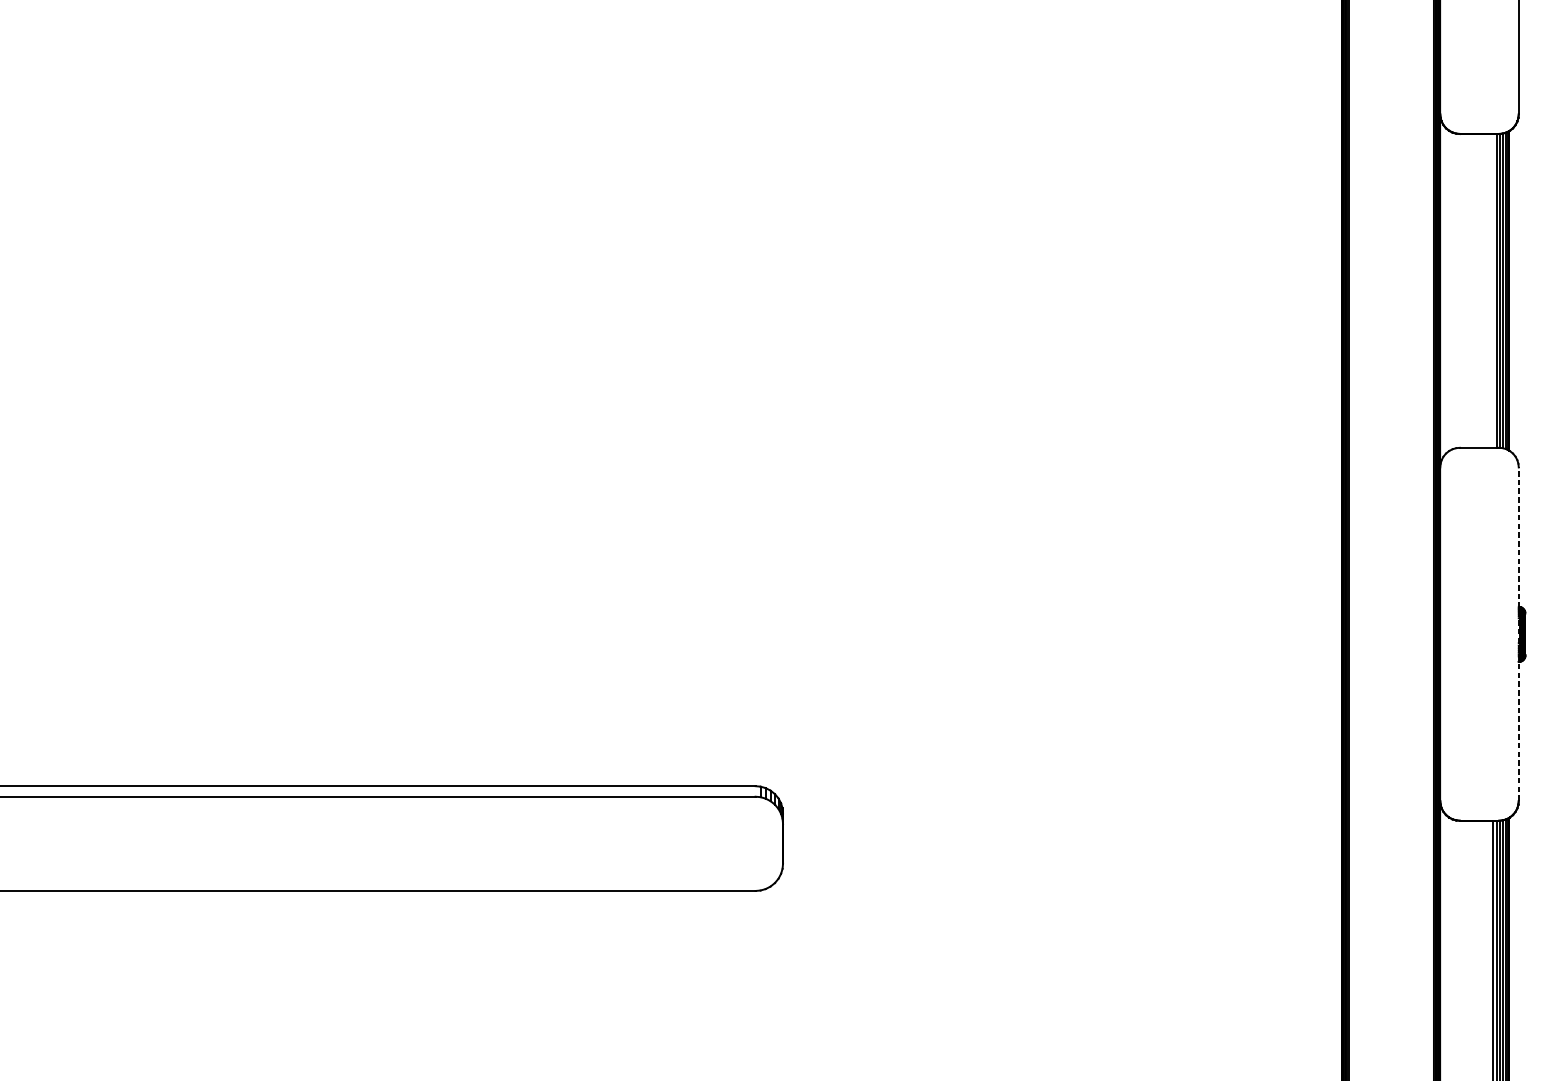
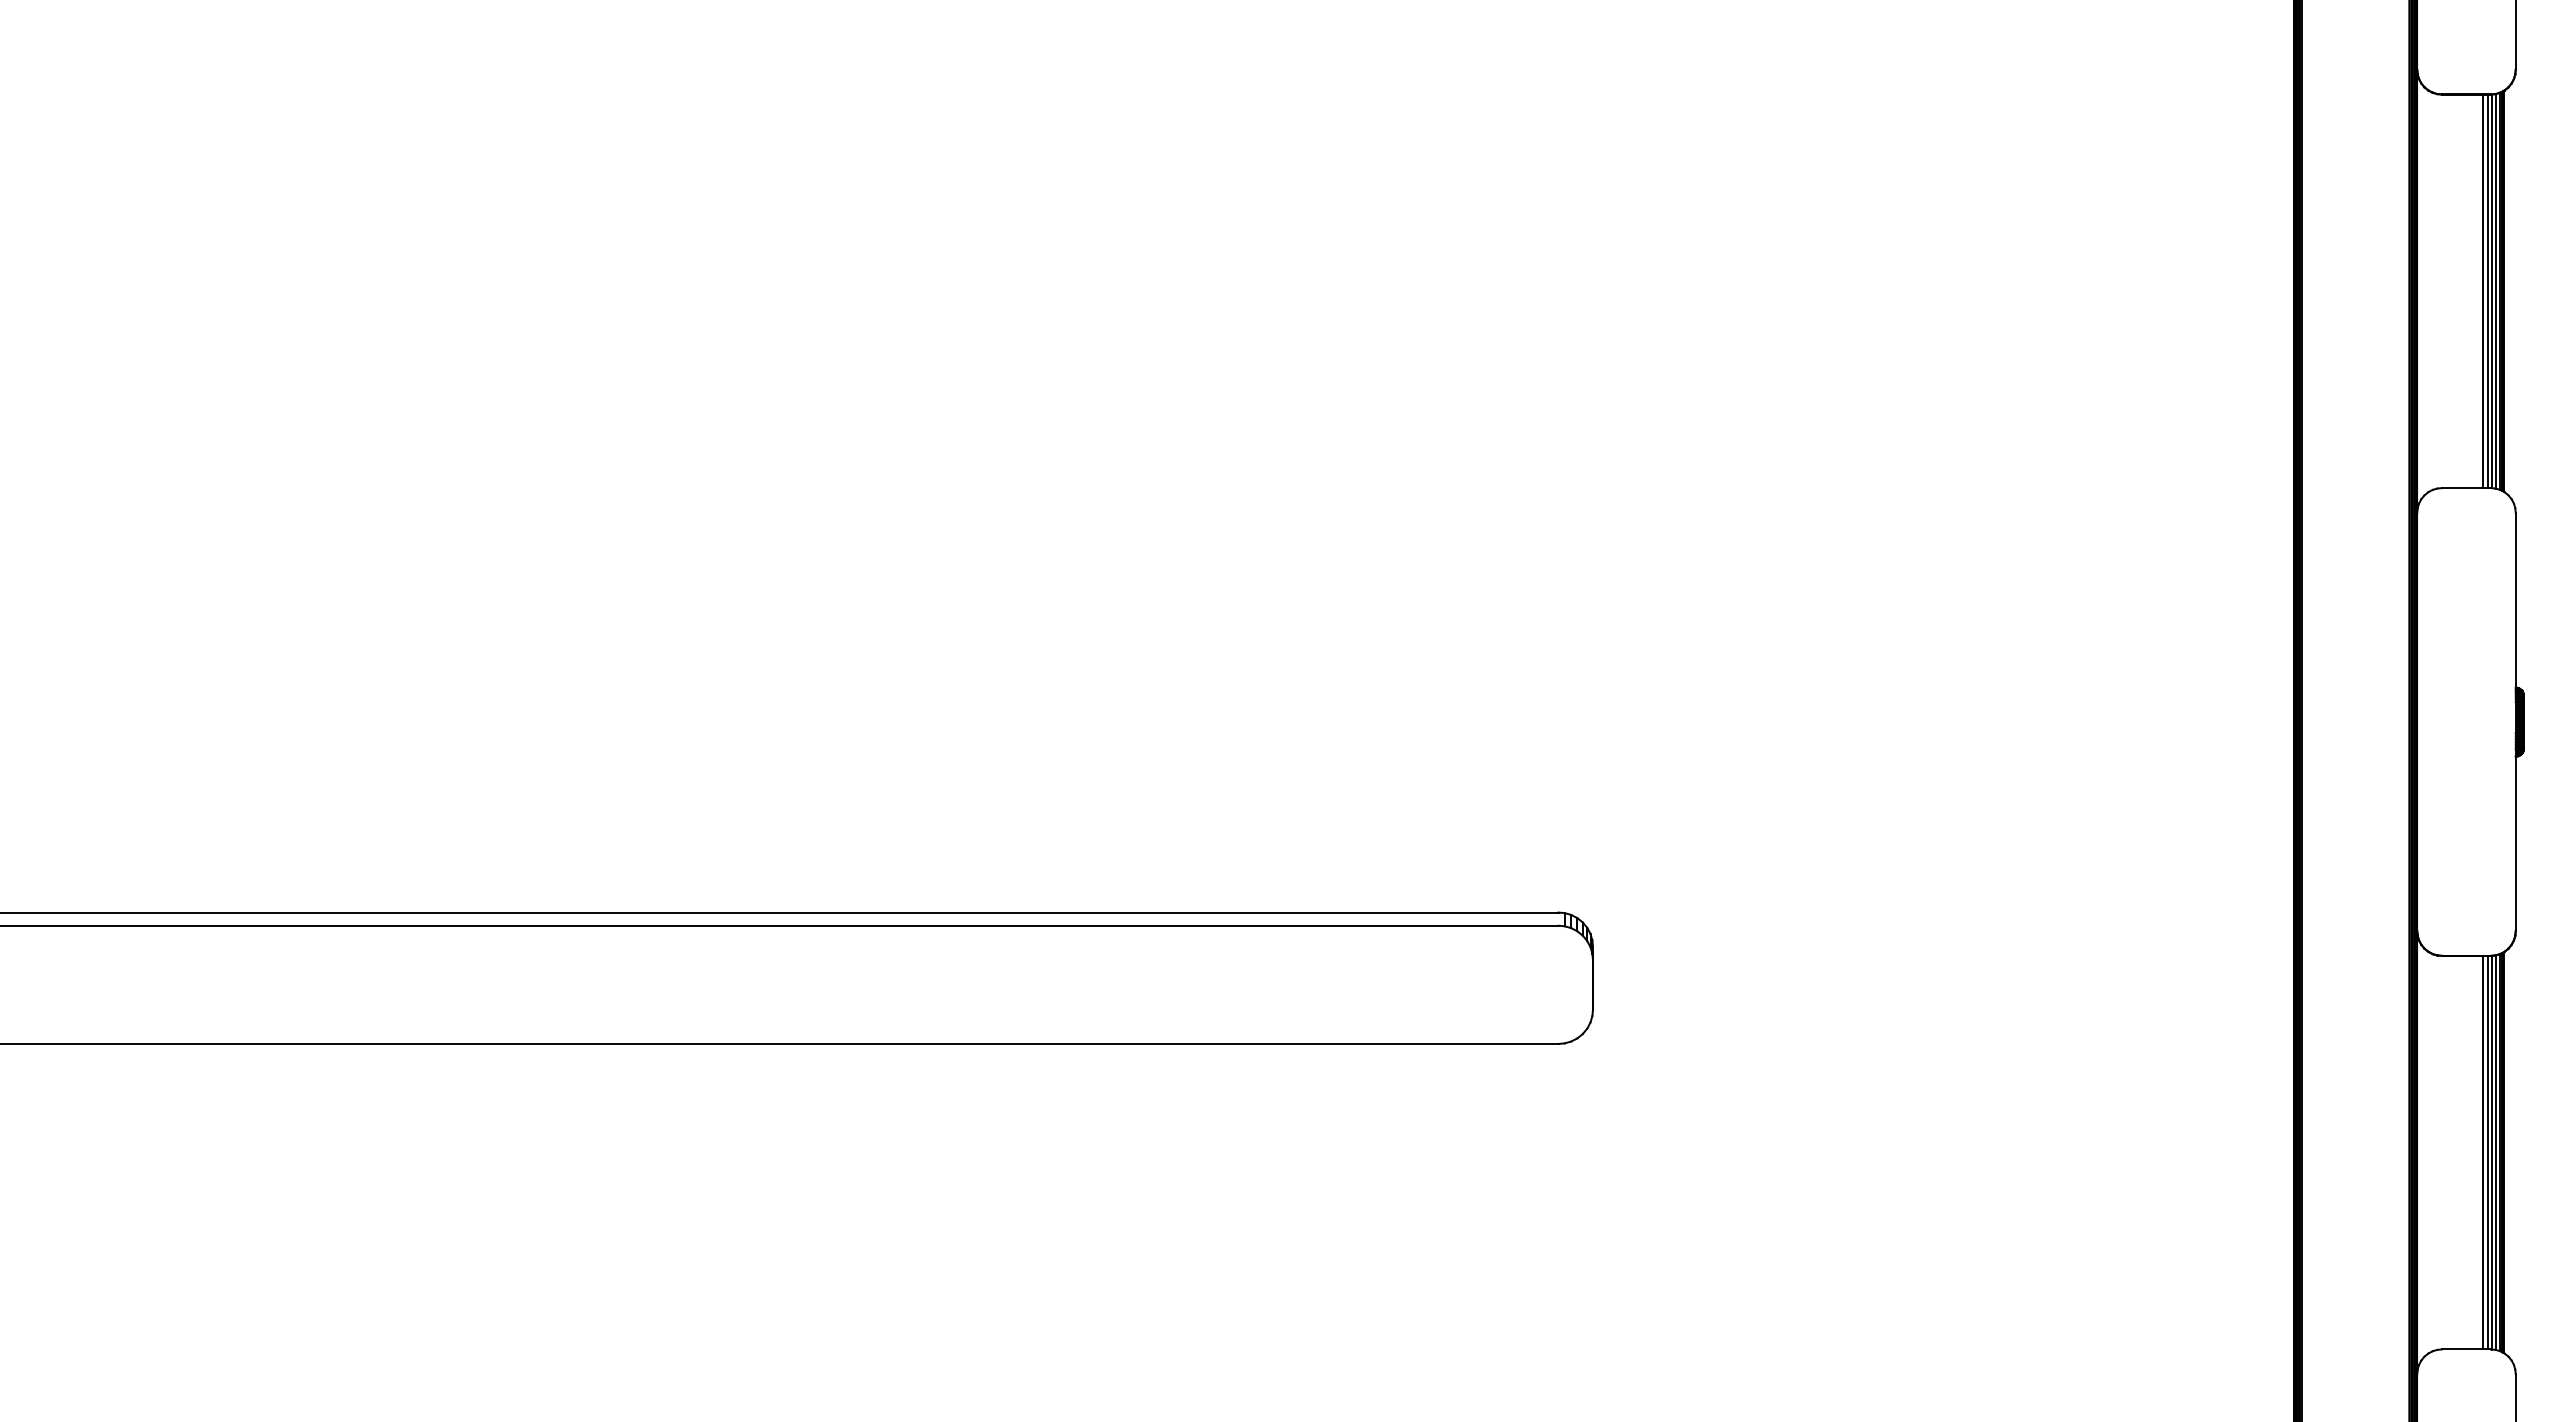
line: (1493, 291) -> (2483, 291), added
line: (1518, 633) -> (2515, 721), dashed -> solid

